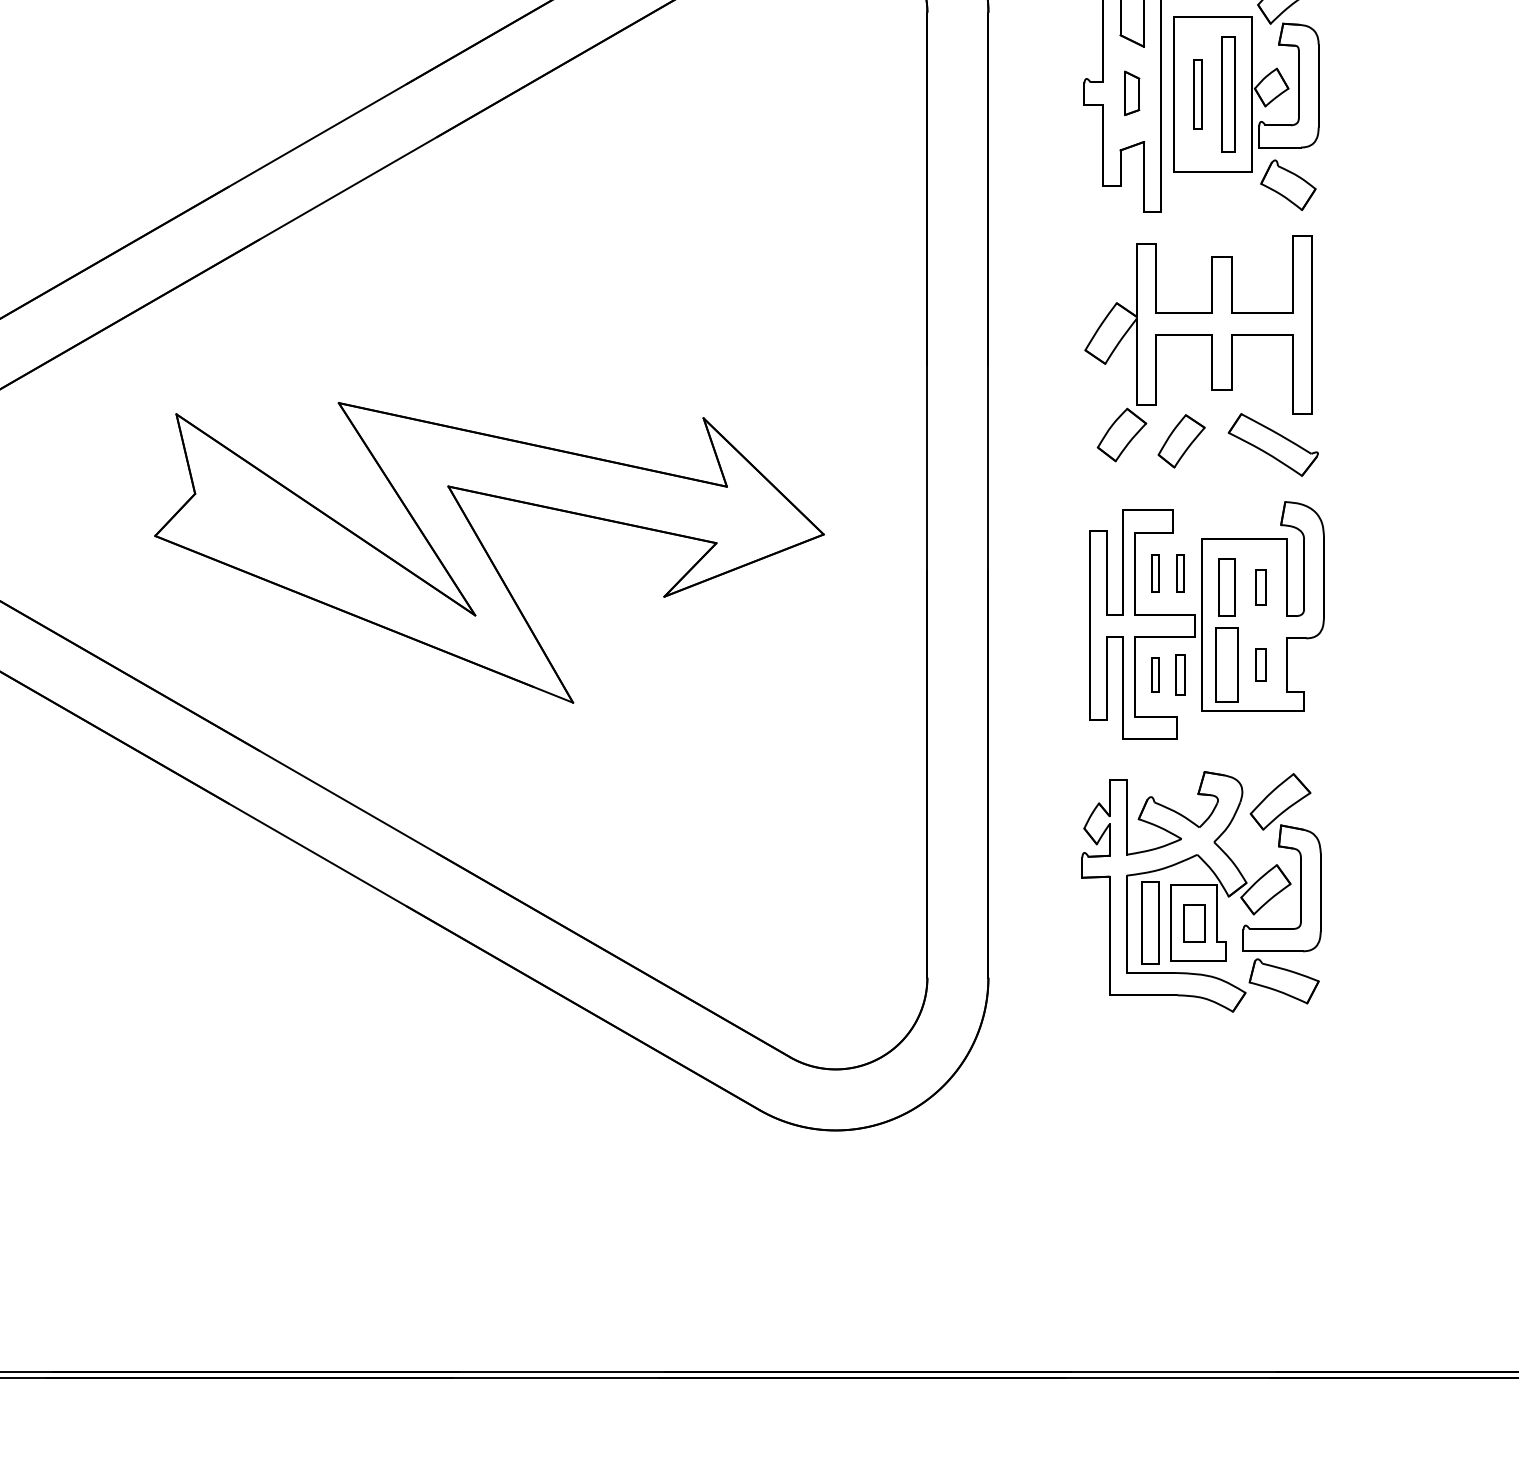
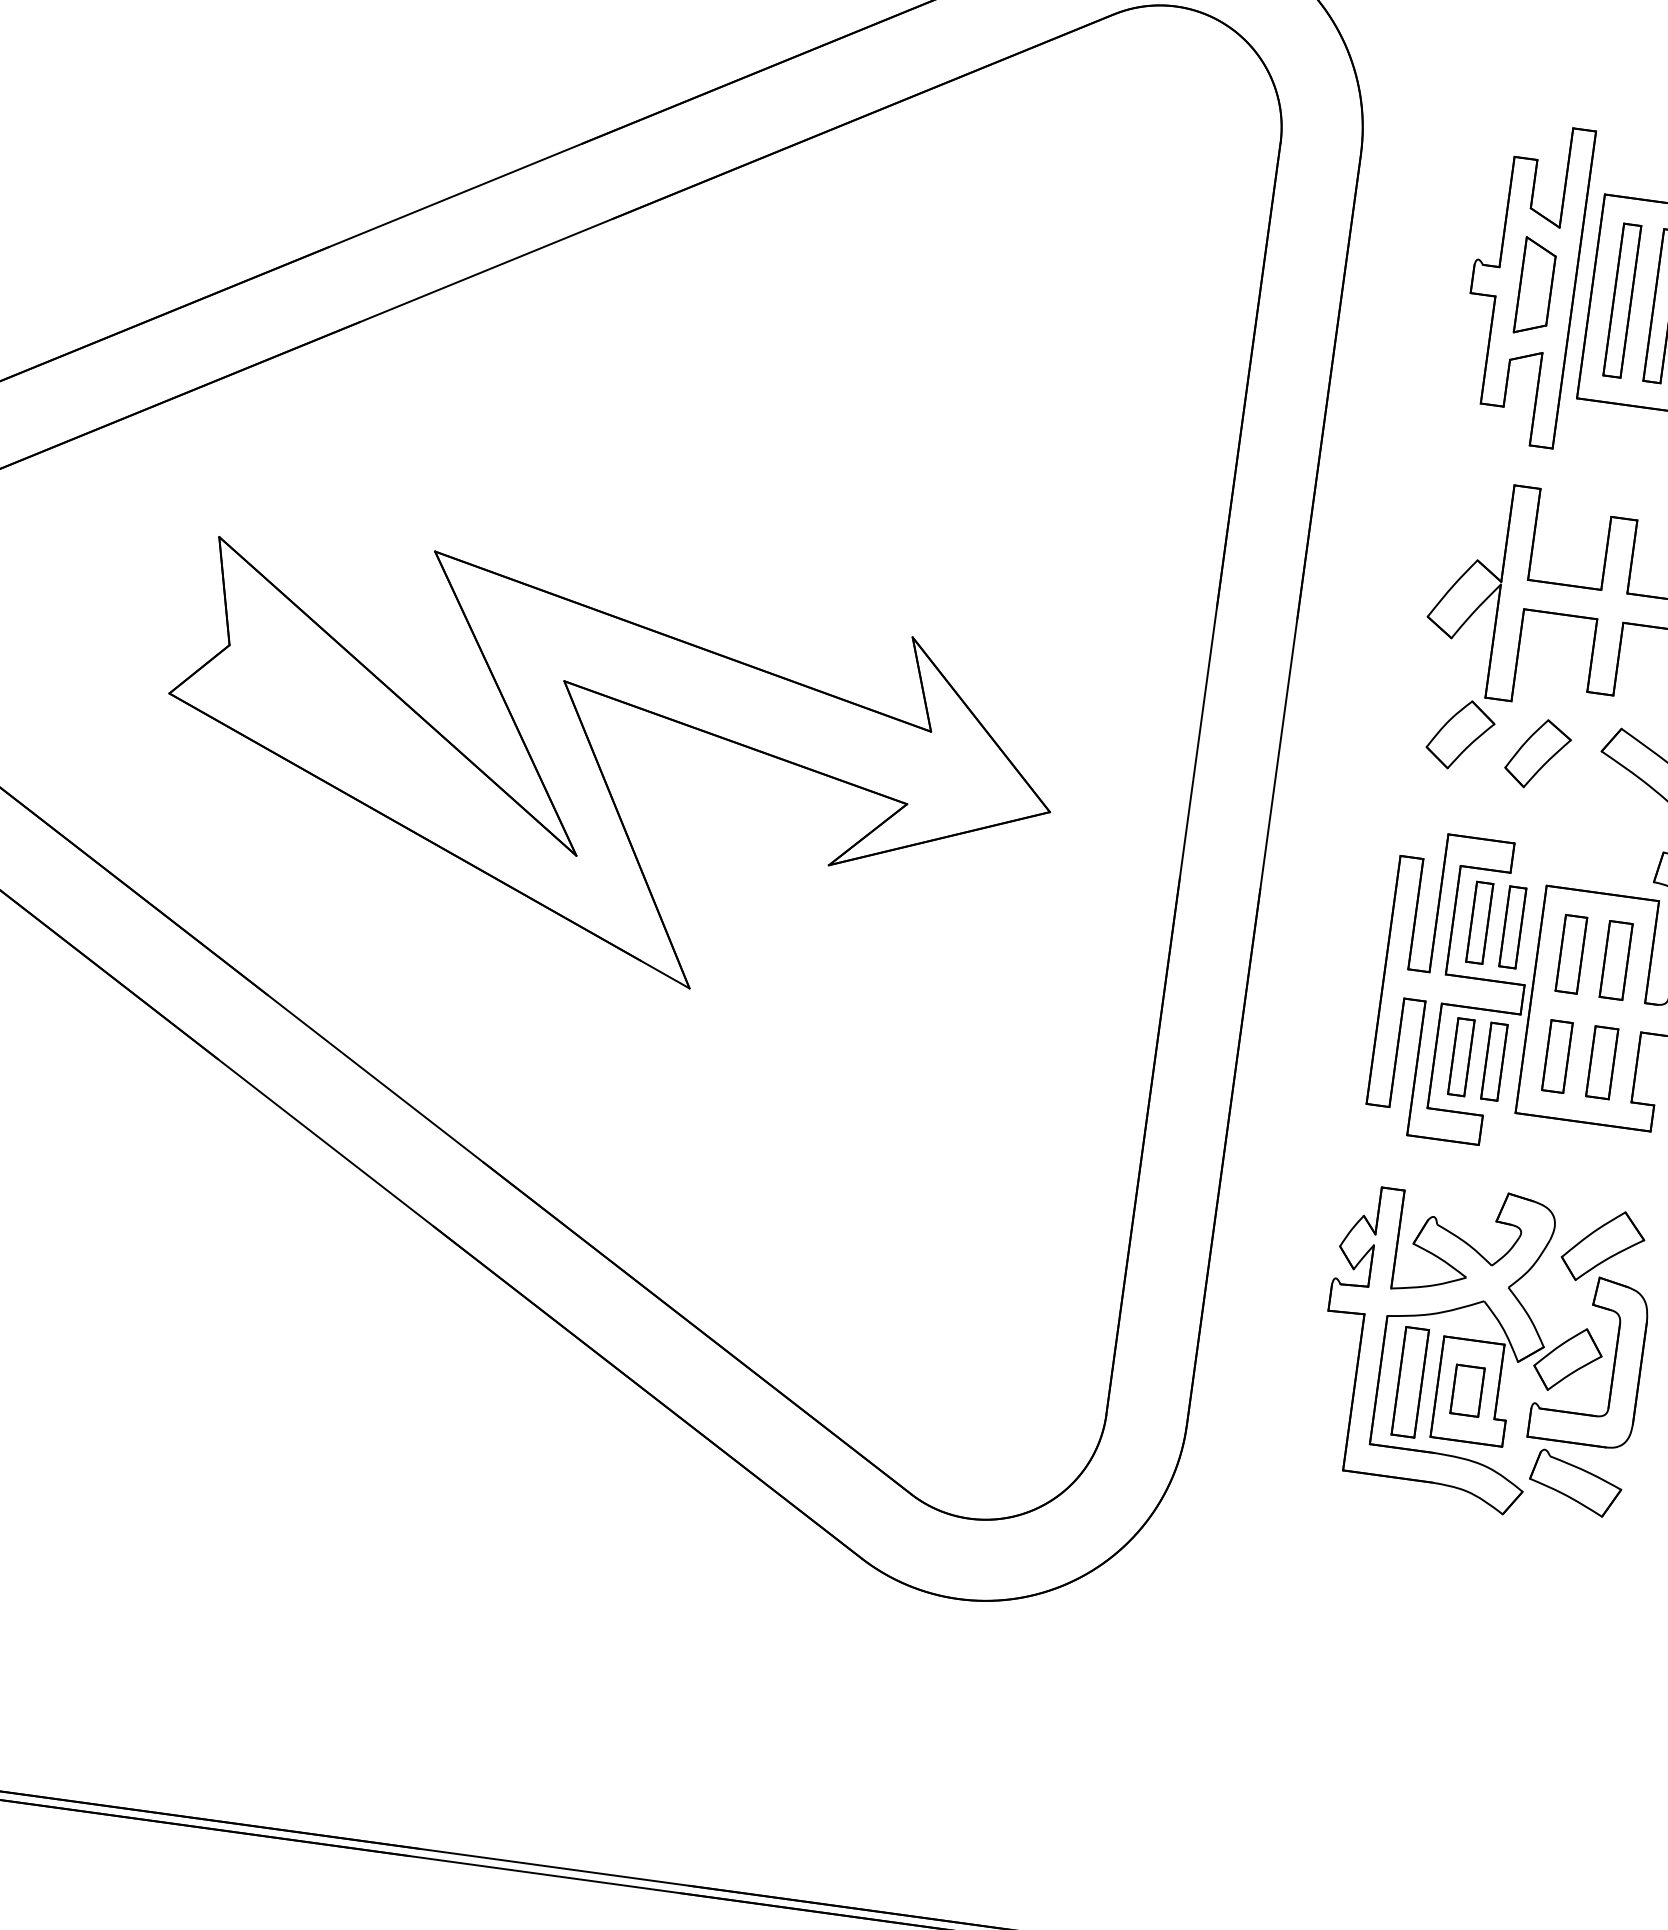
part: (1131, 93) -> (1534, 286), size x1.67
part: (1198, 94) -> (1622, 300), size x1.67
part: (1155, 573) -> (1479, 923), size x1.67
part: (1180, 573) -> (1512, 927), size x1.67
part: (1260, 587) -> (1615, 960), size x1.67
part: (1226, 664) -> (1556, 1055), size x0.71
part: (1260, 664) -> (1601, 1062), size x1.67
part: (1155, 674) -> (1461, 1056), size x1.67
part: (1180, 674) -> (1494, 1060), size x1.43

